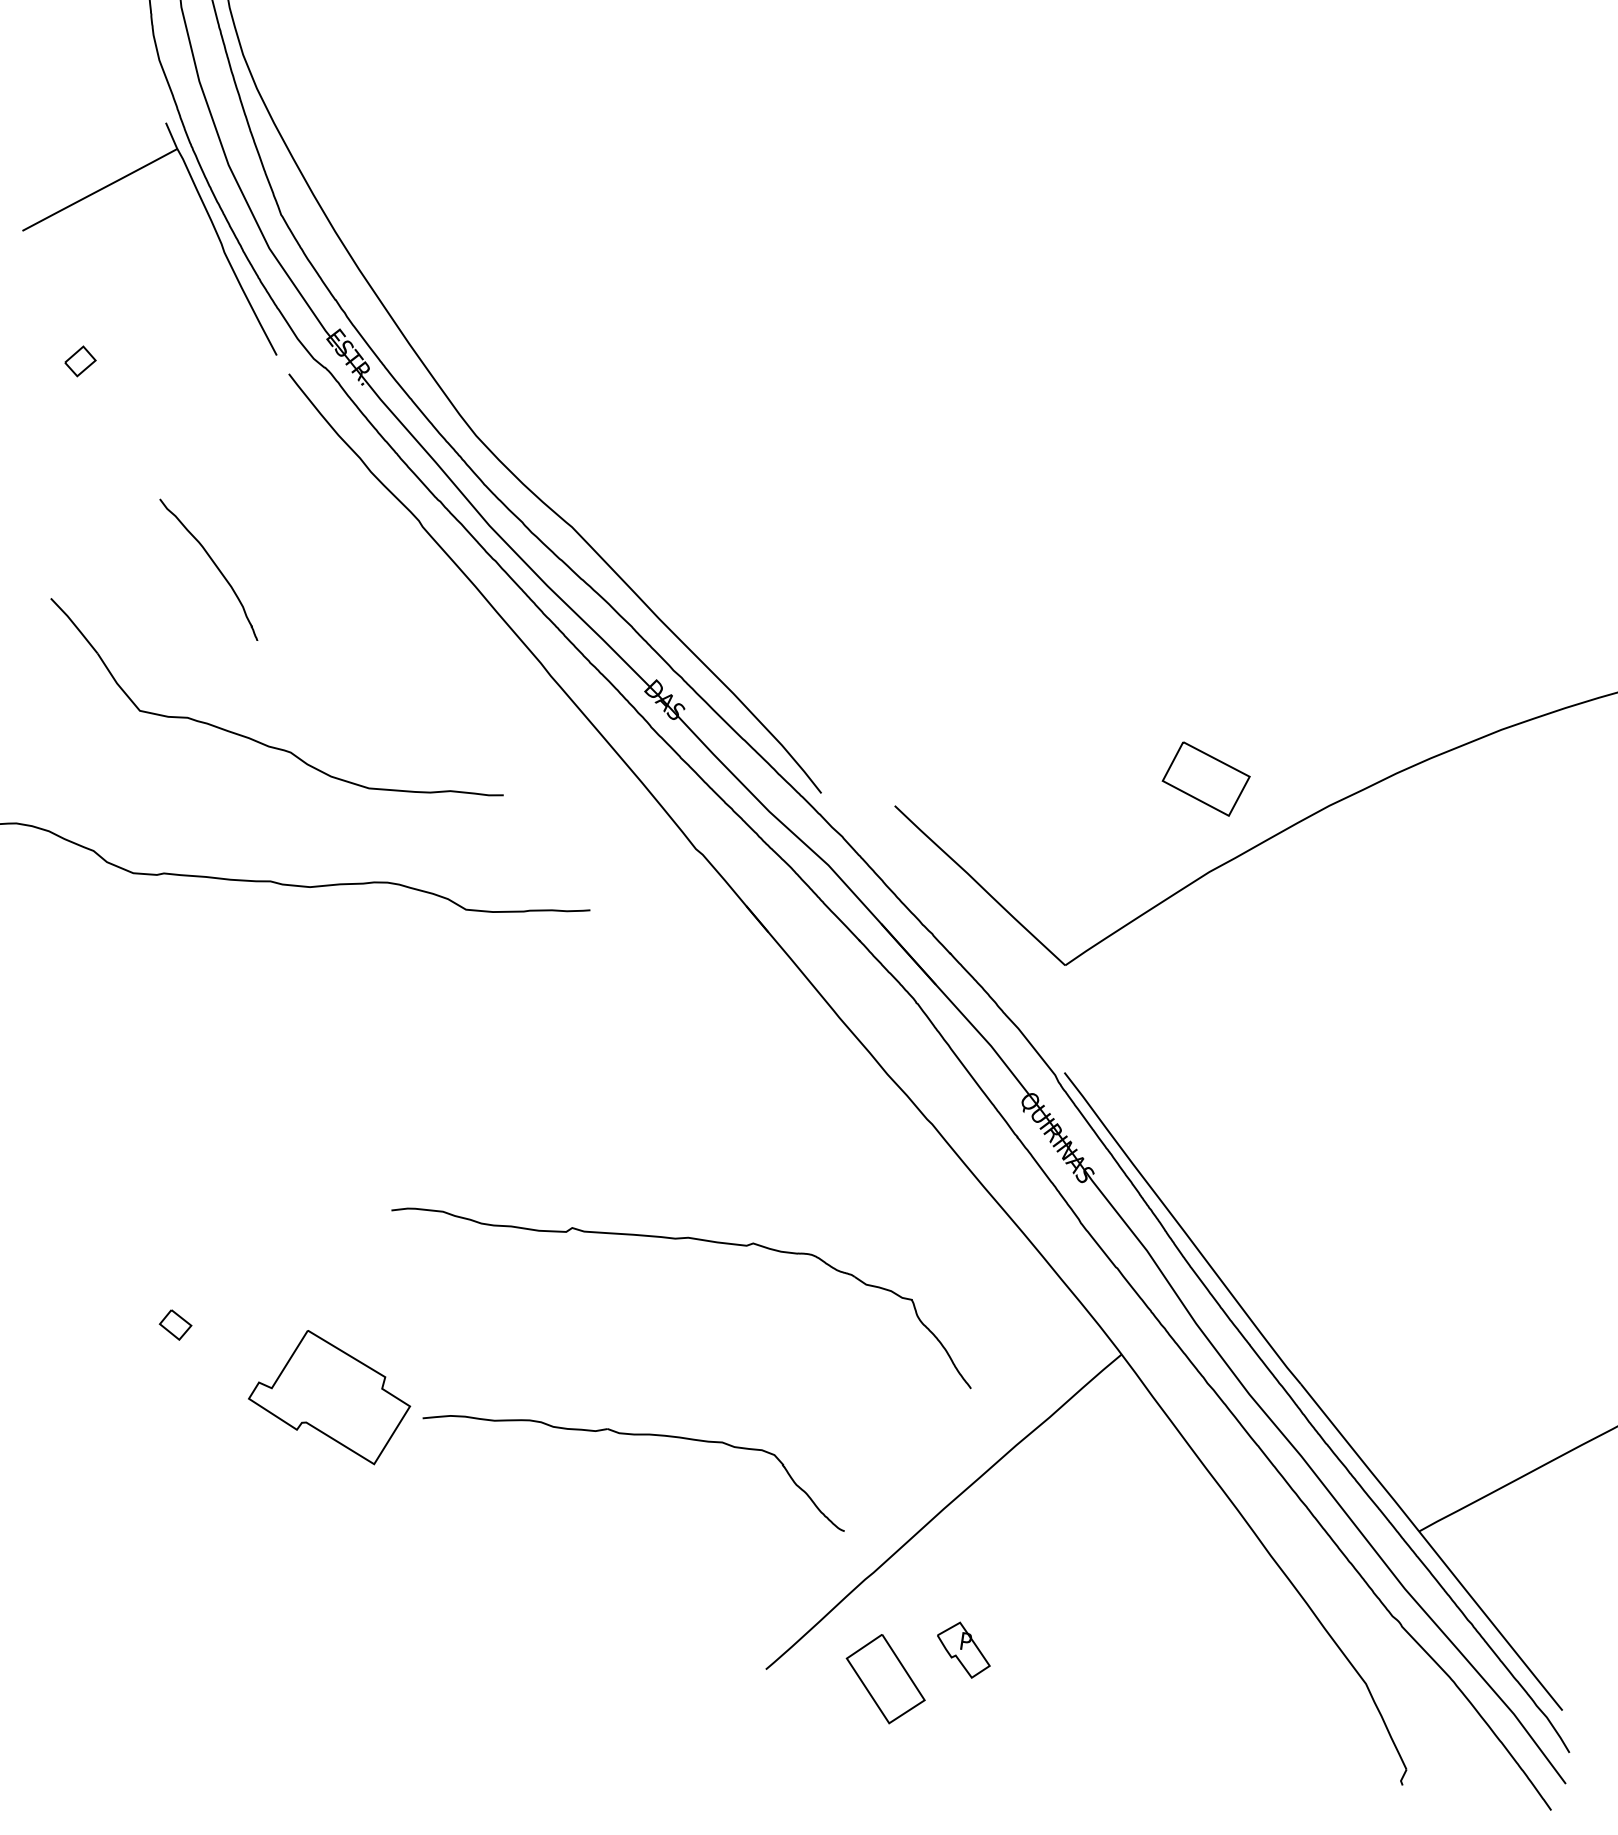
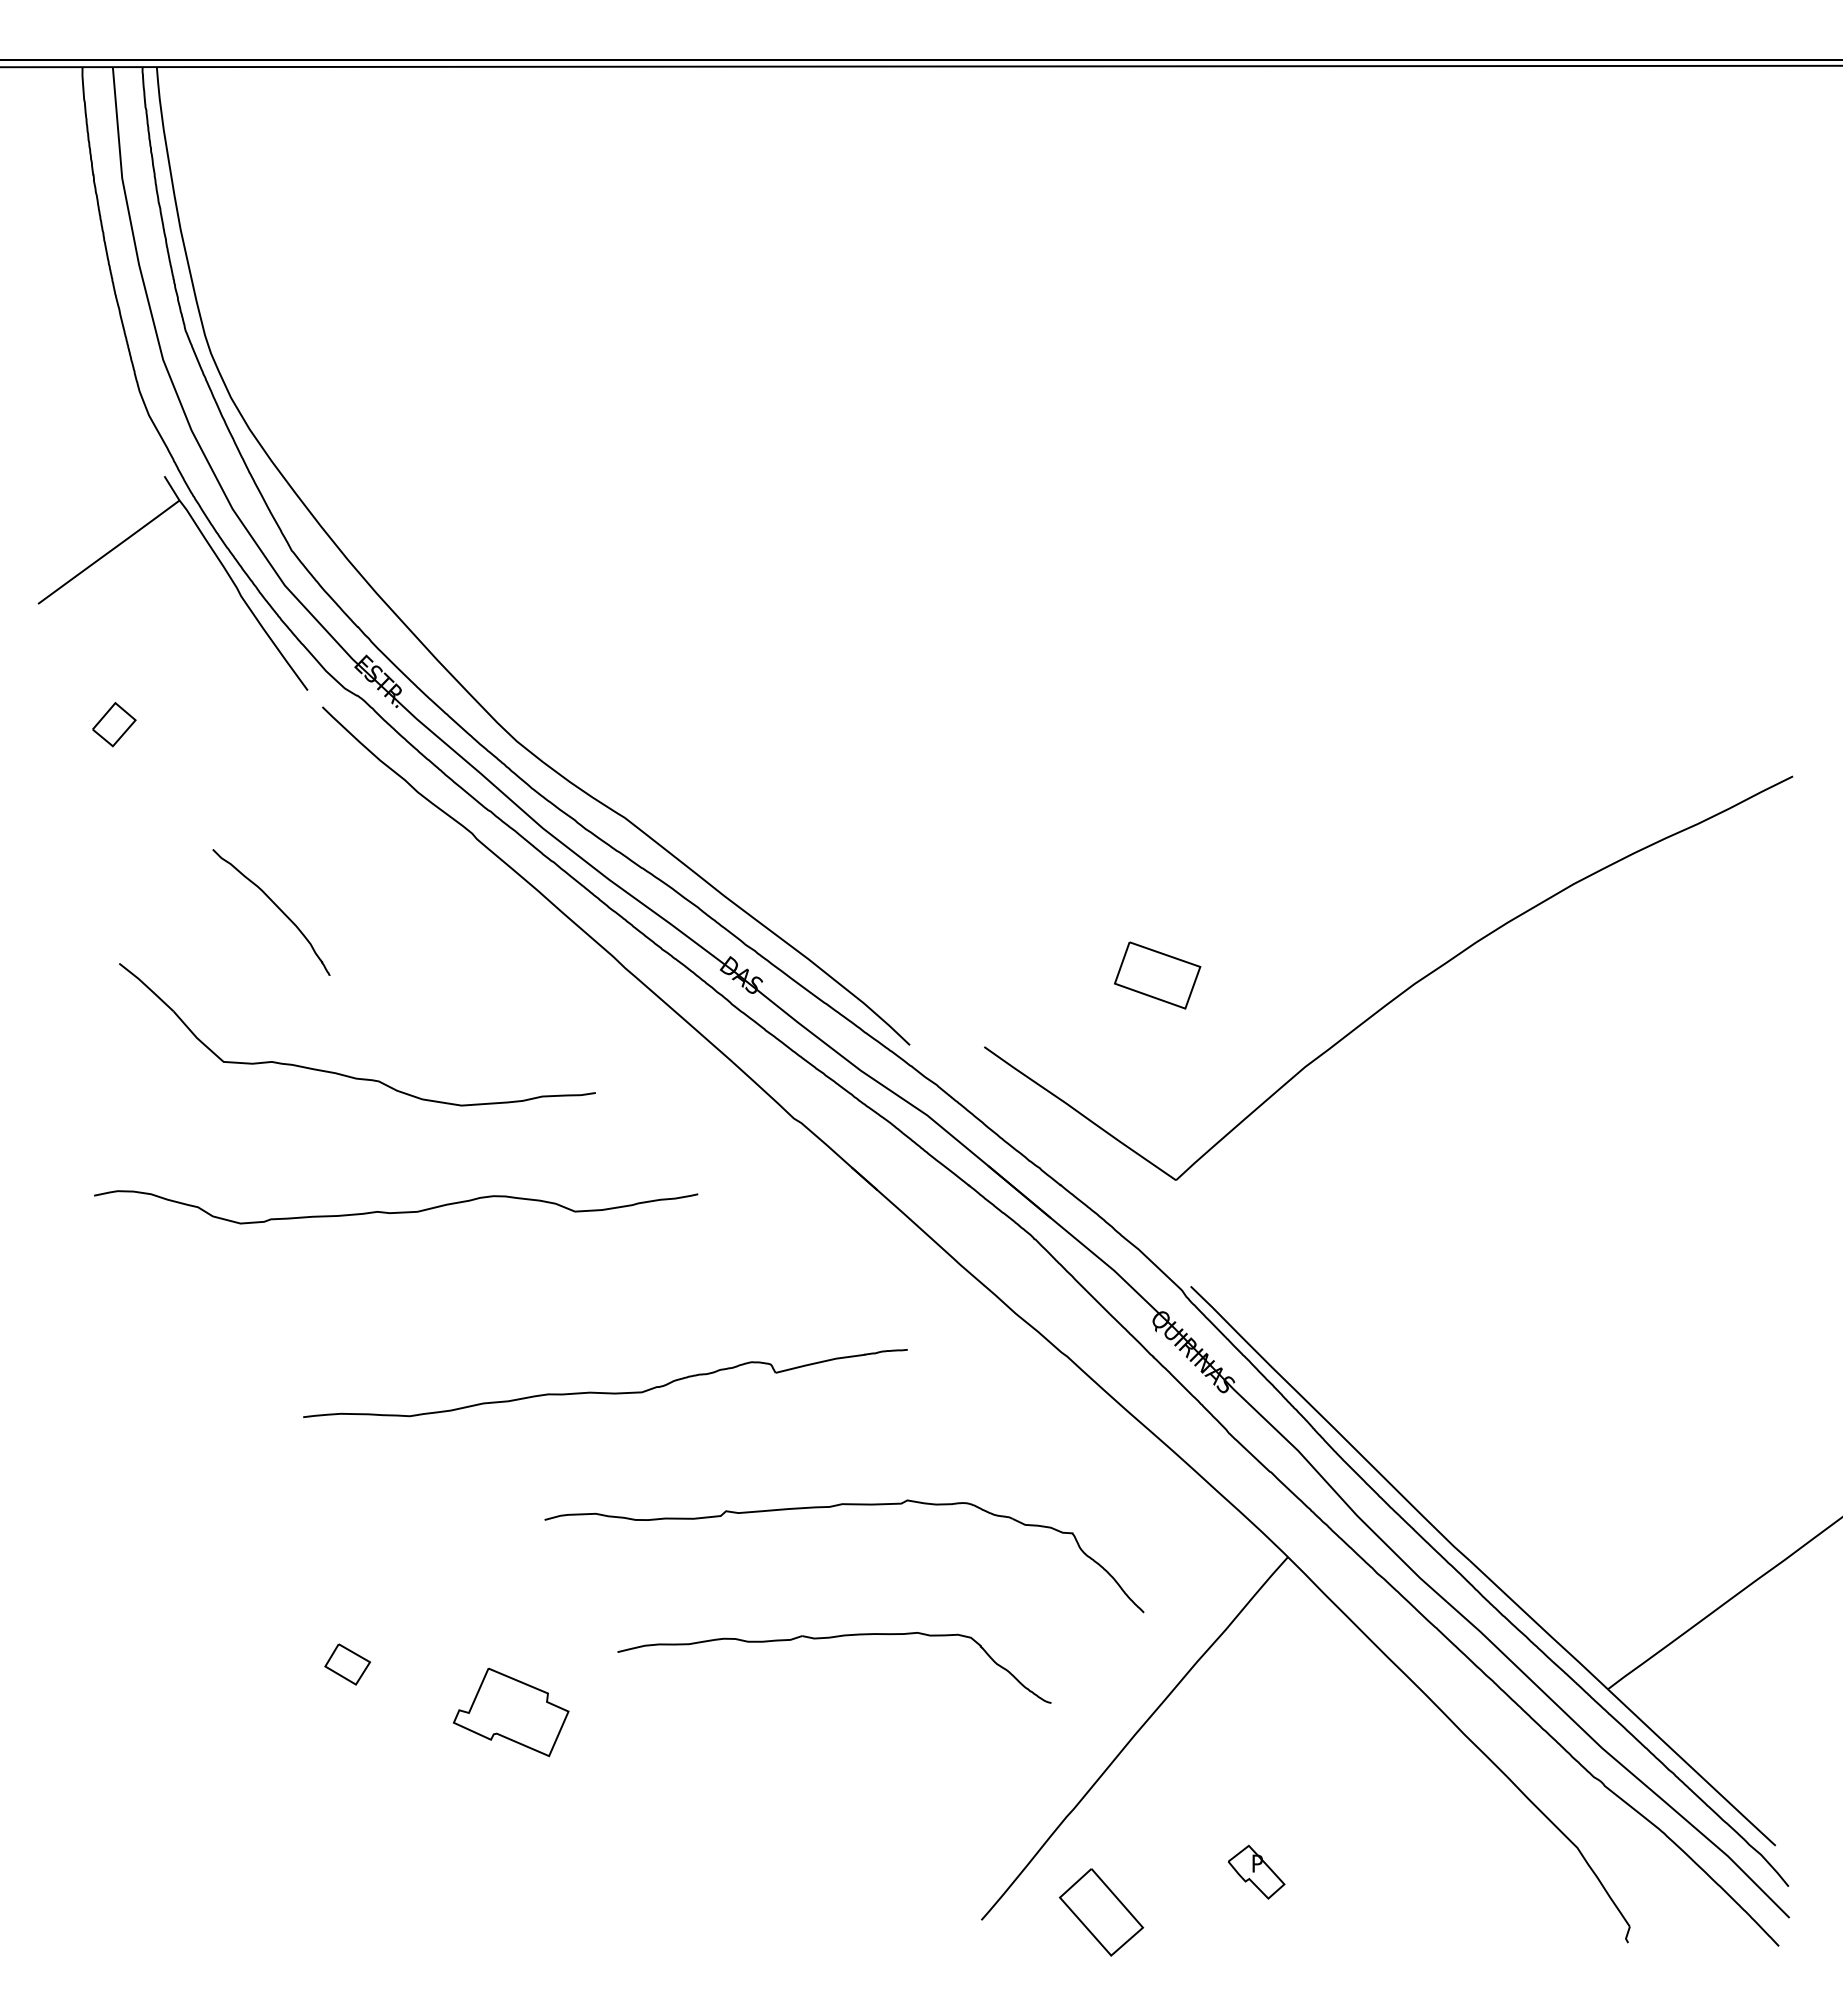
part: (80, 361) -> (114, 724), size x1.43
part: (1206, 779) -> (1157, 975), moved
part: (470, 1093) -> (605, 1392), added
part: (175, 1324) -> (347, 1664), size x1.43
part: (330, 1396) -> (511, 1712), size x0.71
part: (637, 1435) -> (832, 1638), moved
part: (963, 1649) -> (1256, 1871), moved

